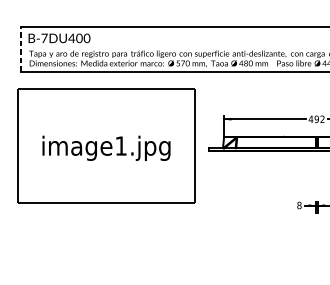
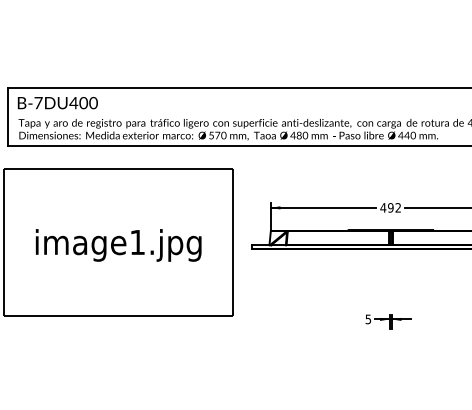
line: (21, 48) -> (8, 116), dashed -> solid
text: (299, 205) -> (368, 319), 8 -> 5

